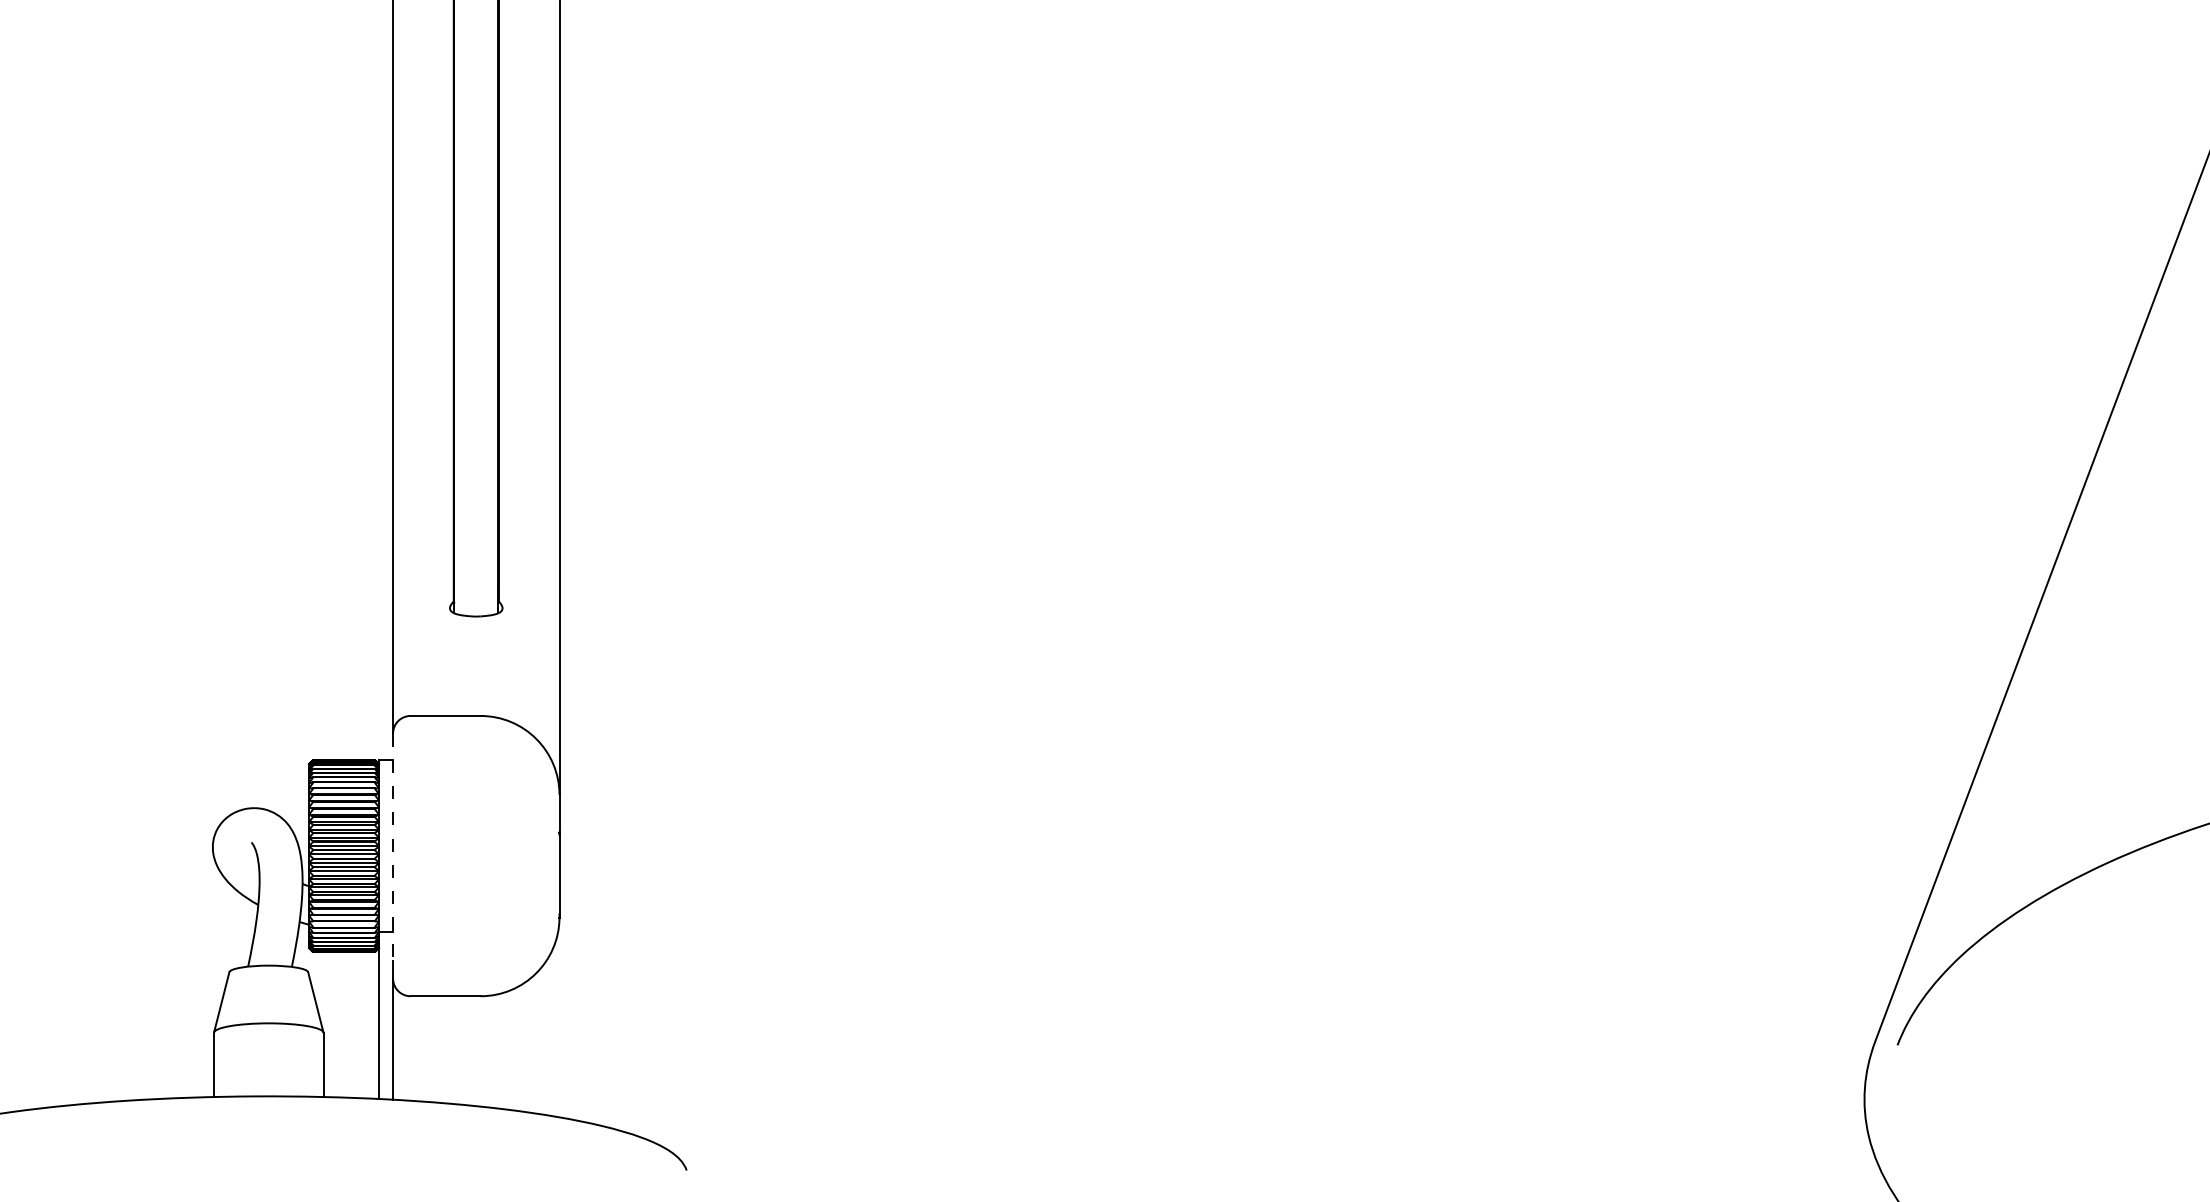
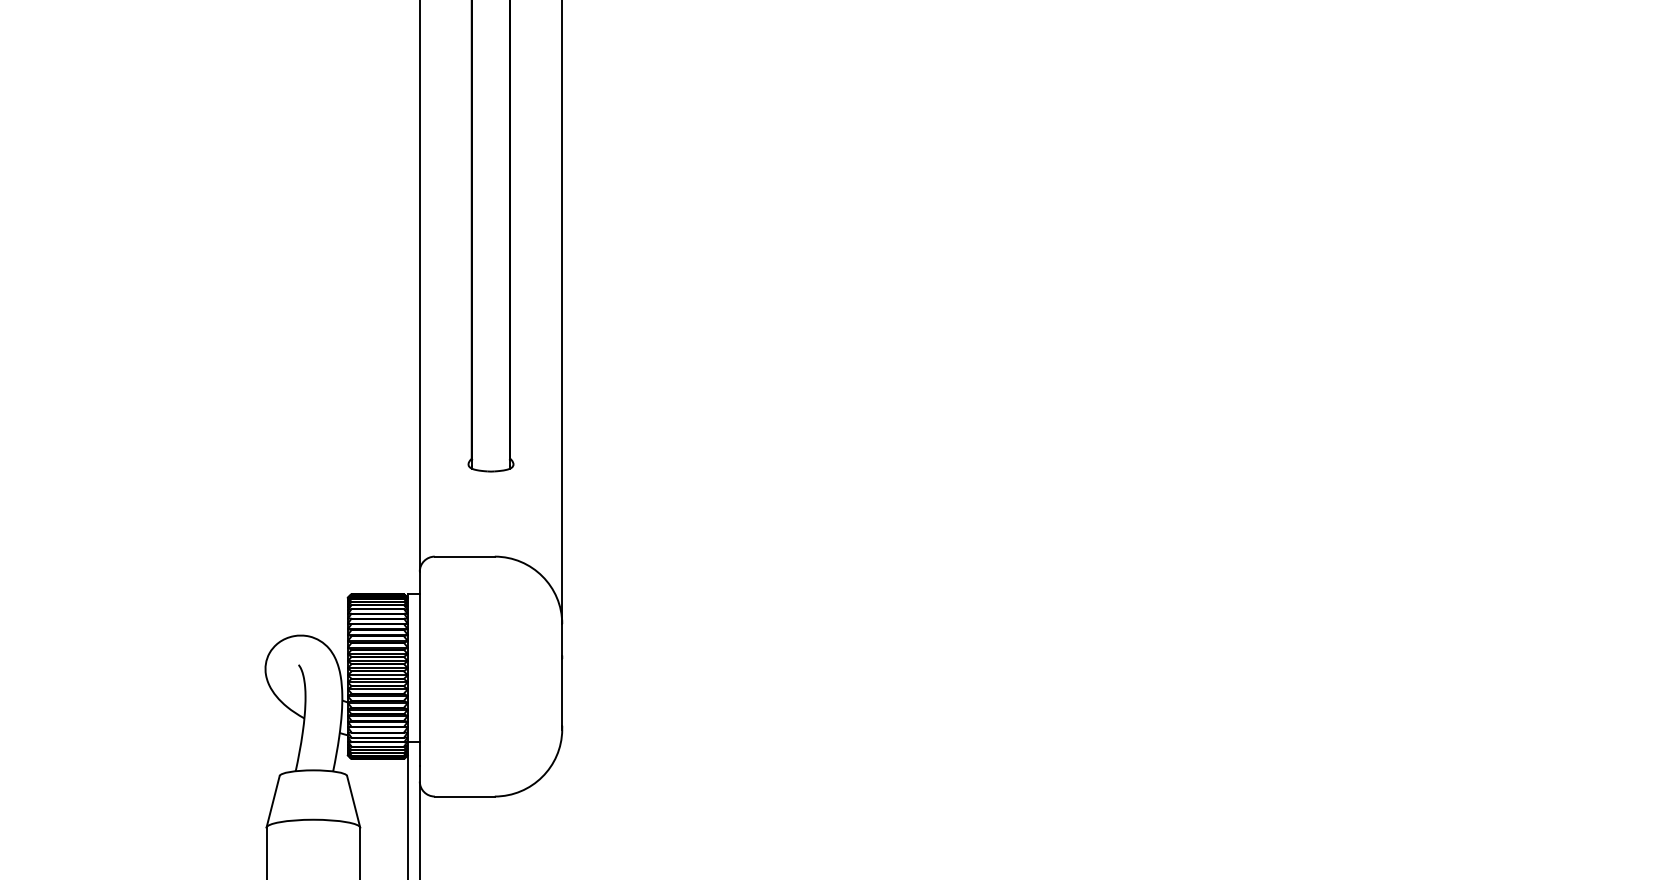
line: (393, 847) -> (420, 669), dashed -> solid

